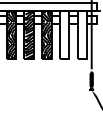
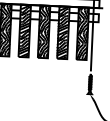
hatch: (63, 34) -> (62, 32), added
hatch: (82, 34) -> (82, 33), added

